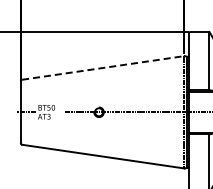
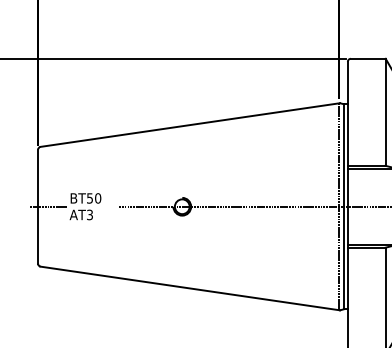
line: (103, 67) -> (190, 124), dashed -> solid

